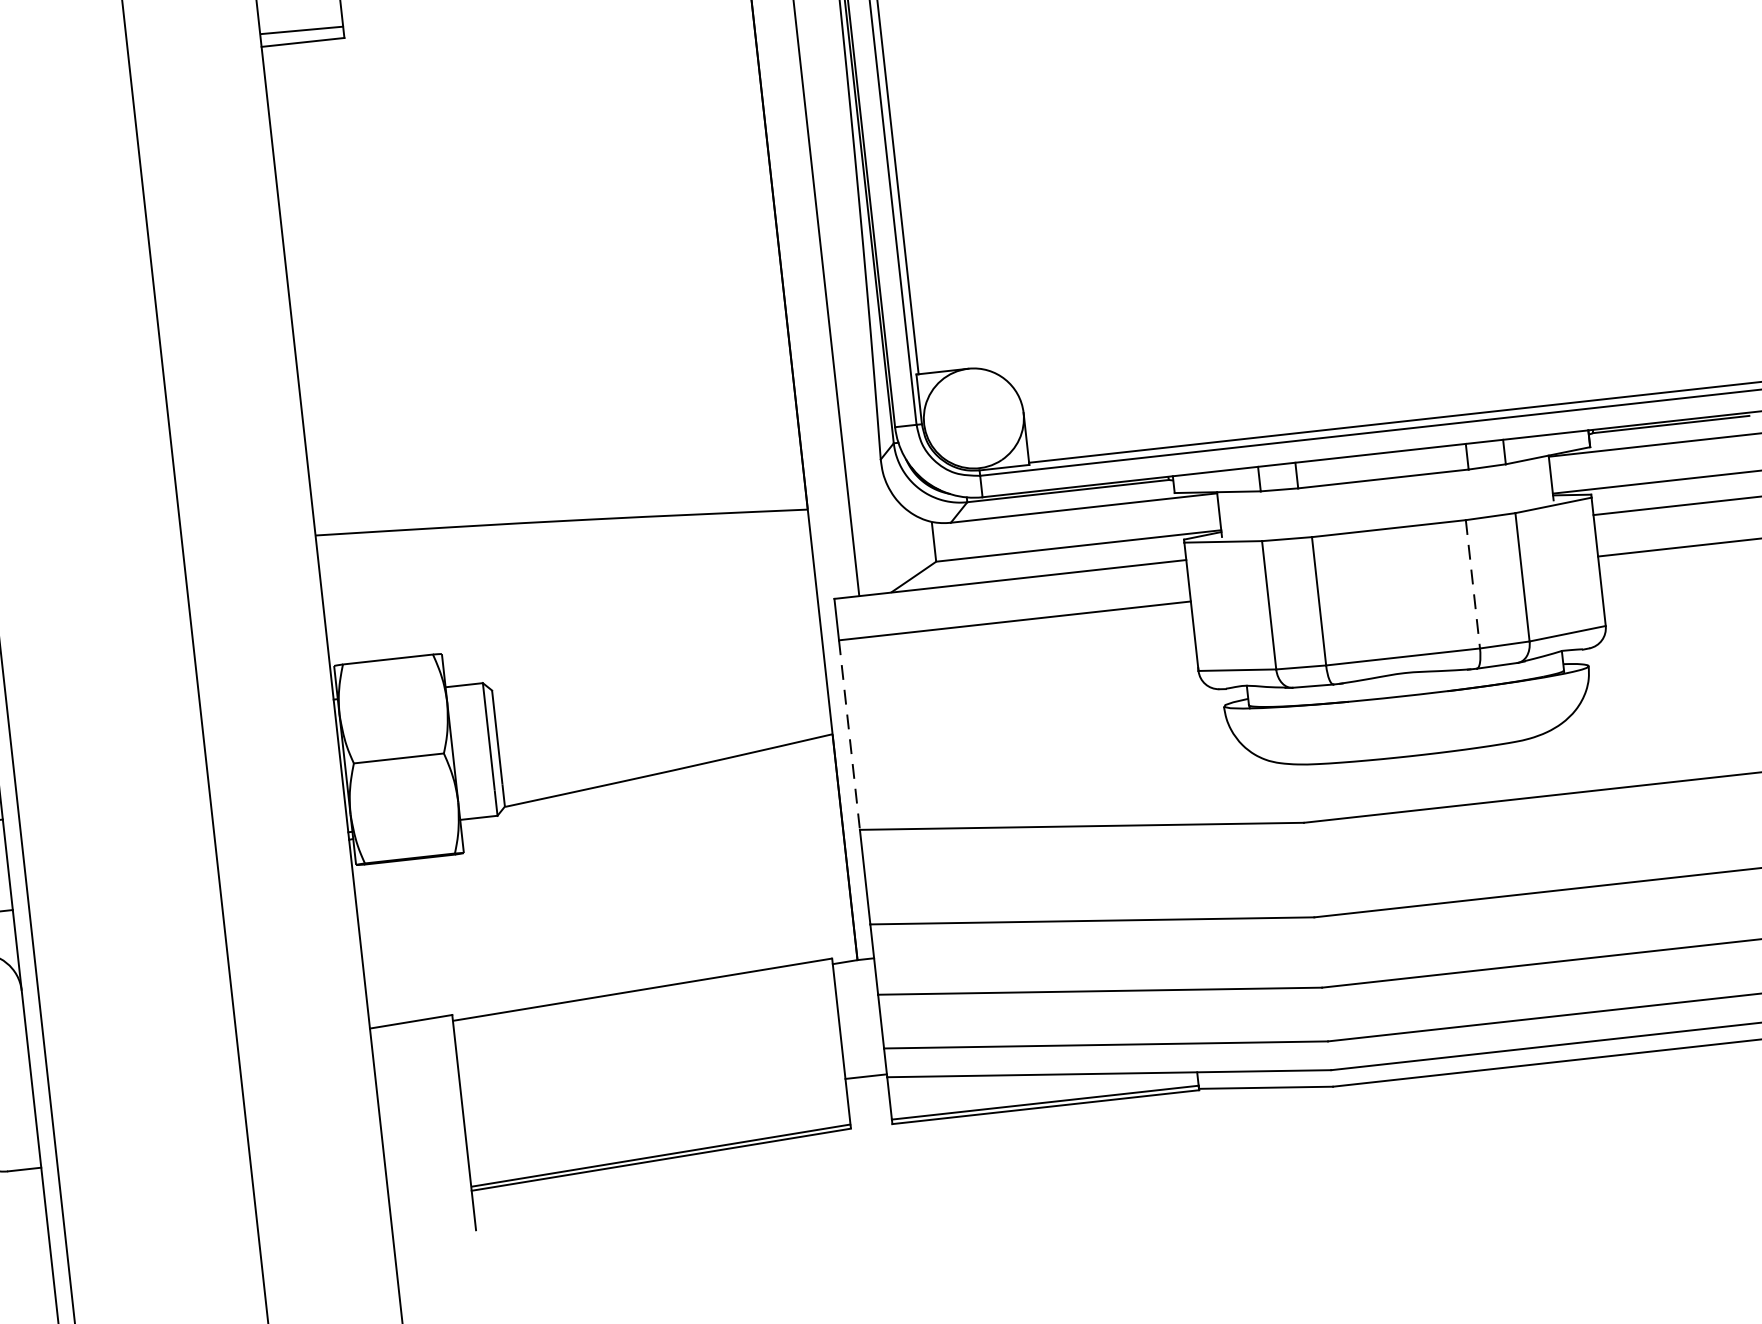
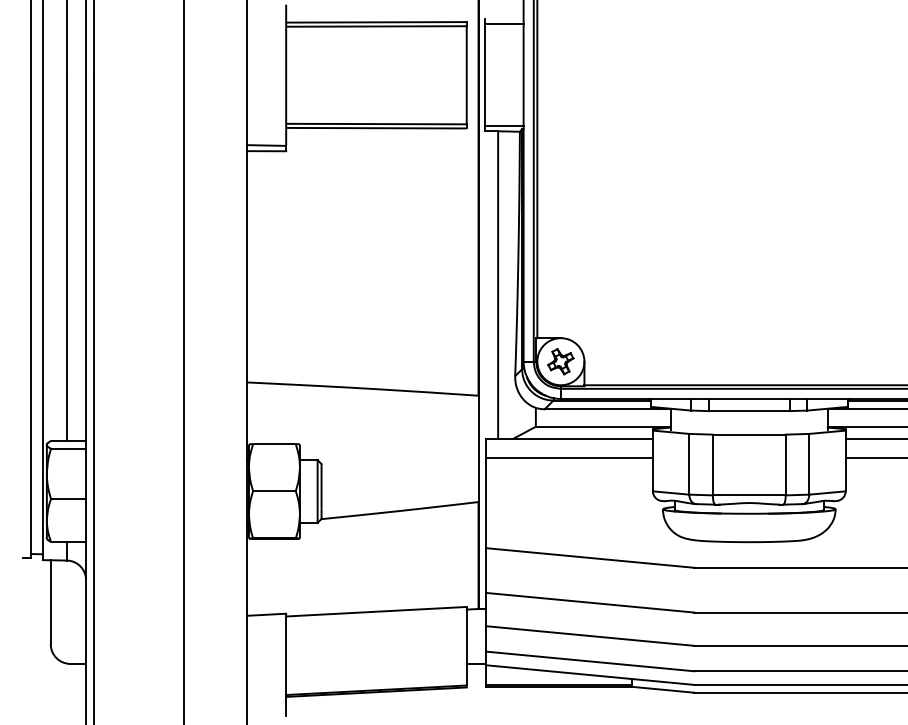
part: (972, 418) -> (560, 361), added
line: (1472, 585) -> (785, 465), dashed -> solid
line: (849, 735) -> (486, 503), dashed -> solid

